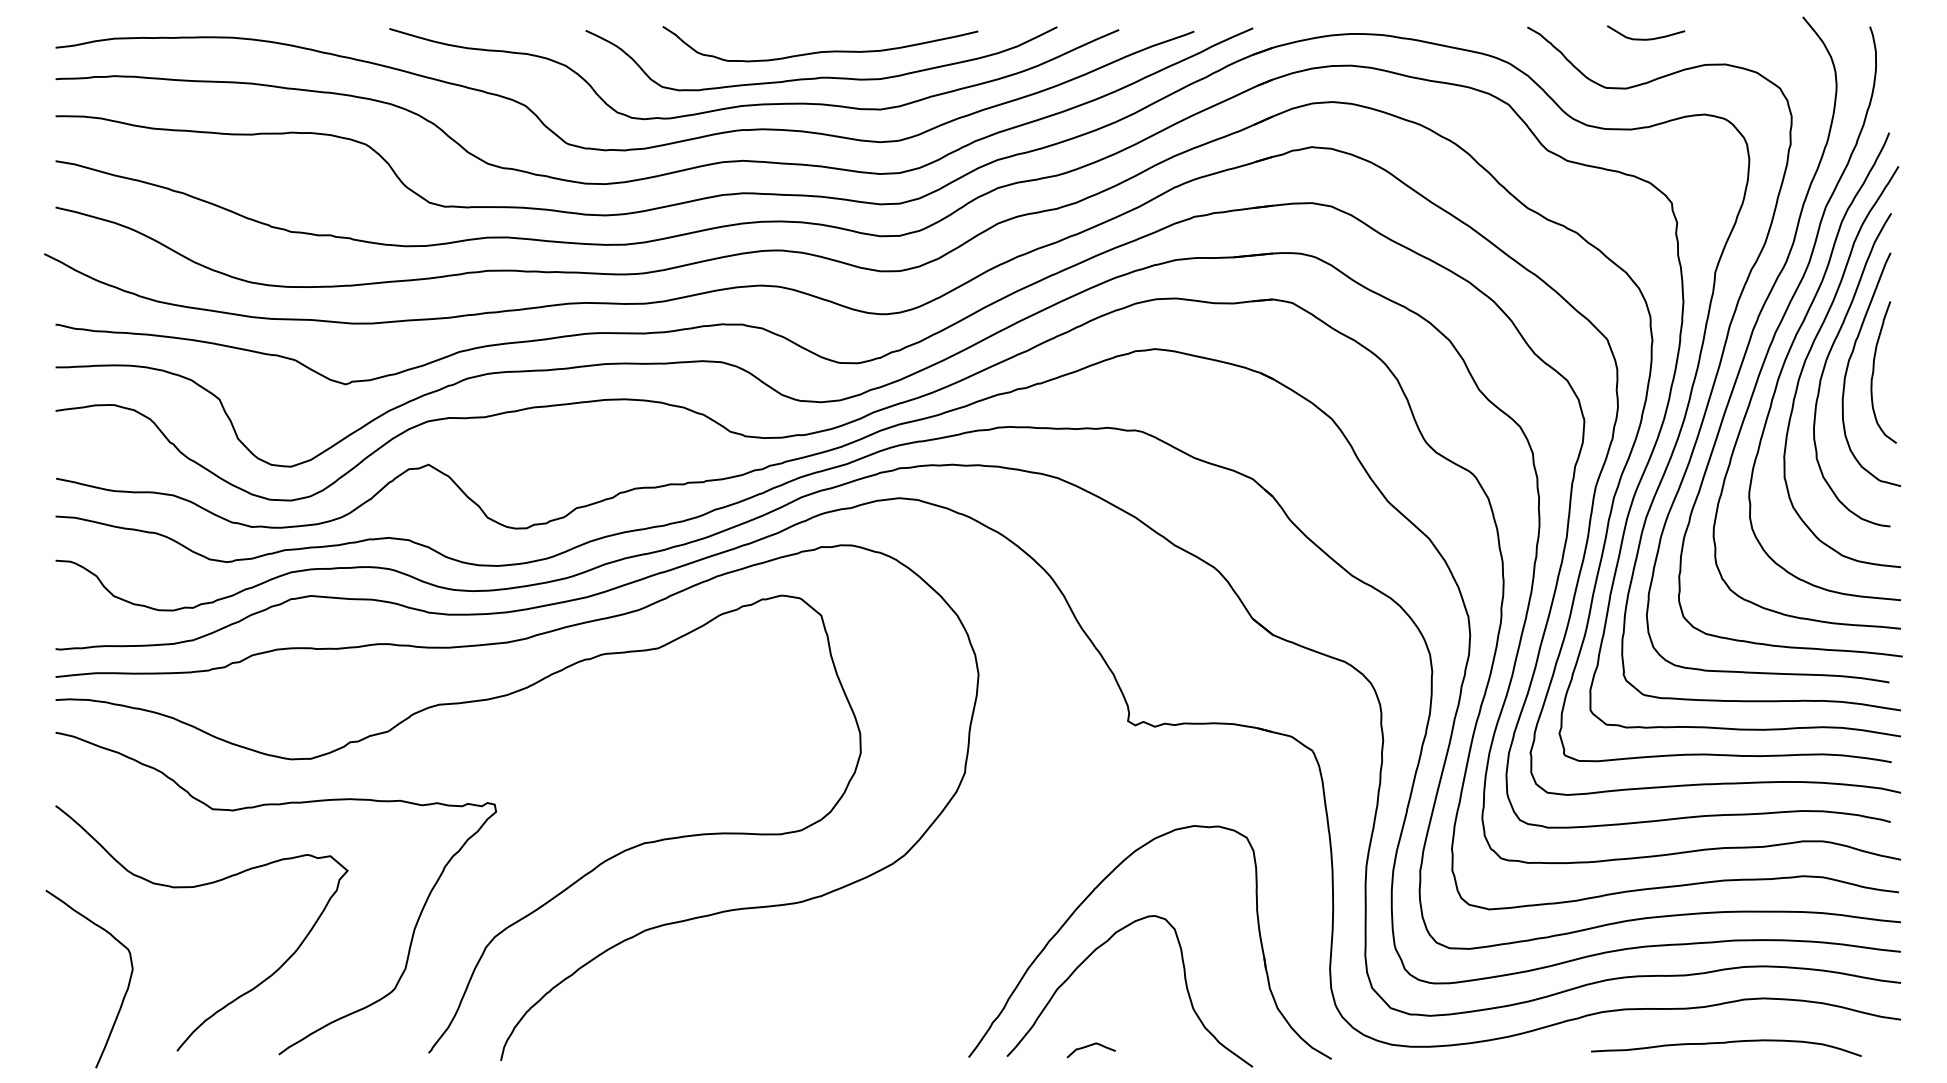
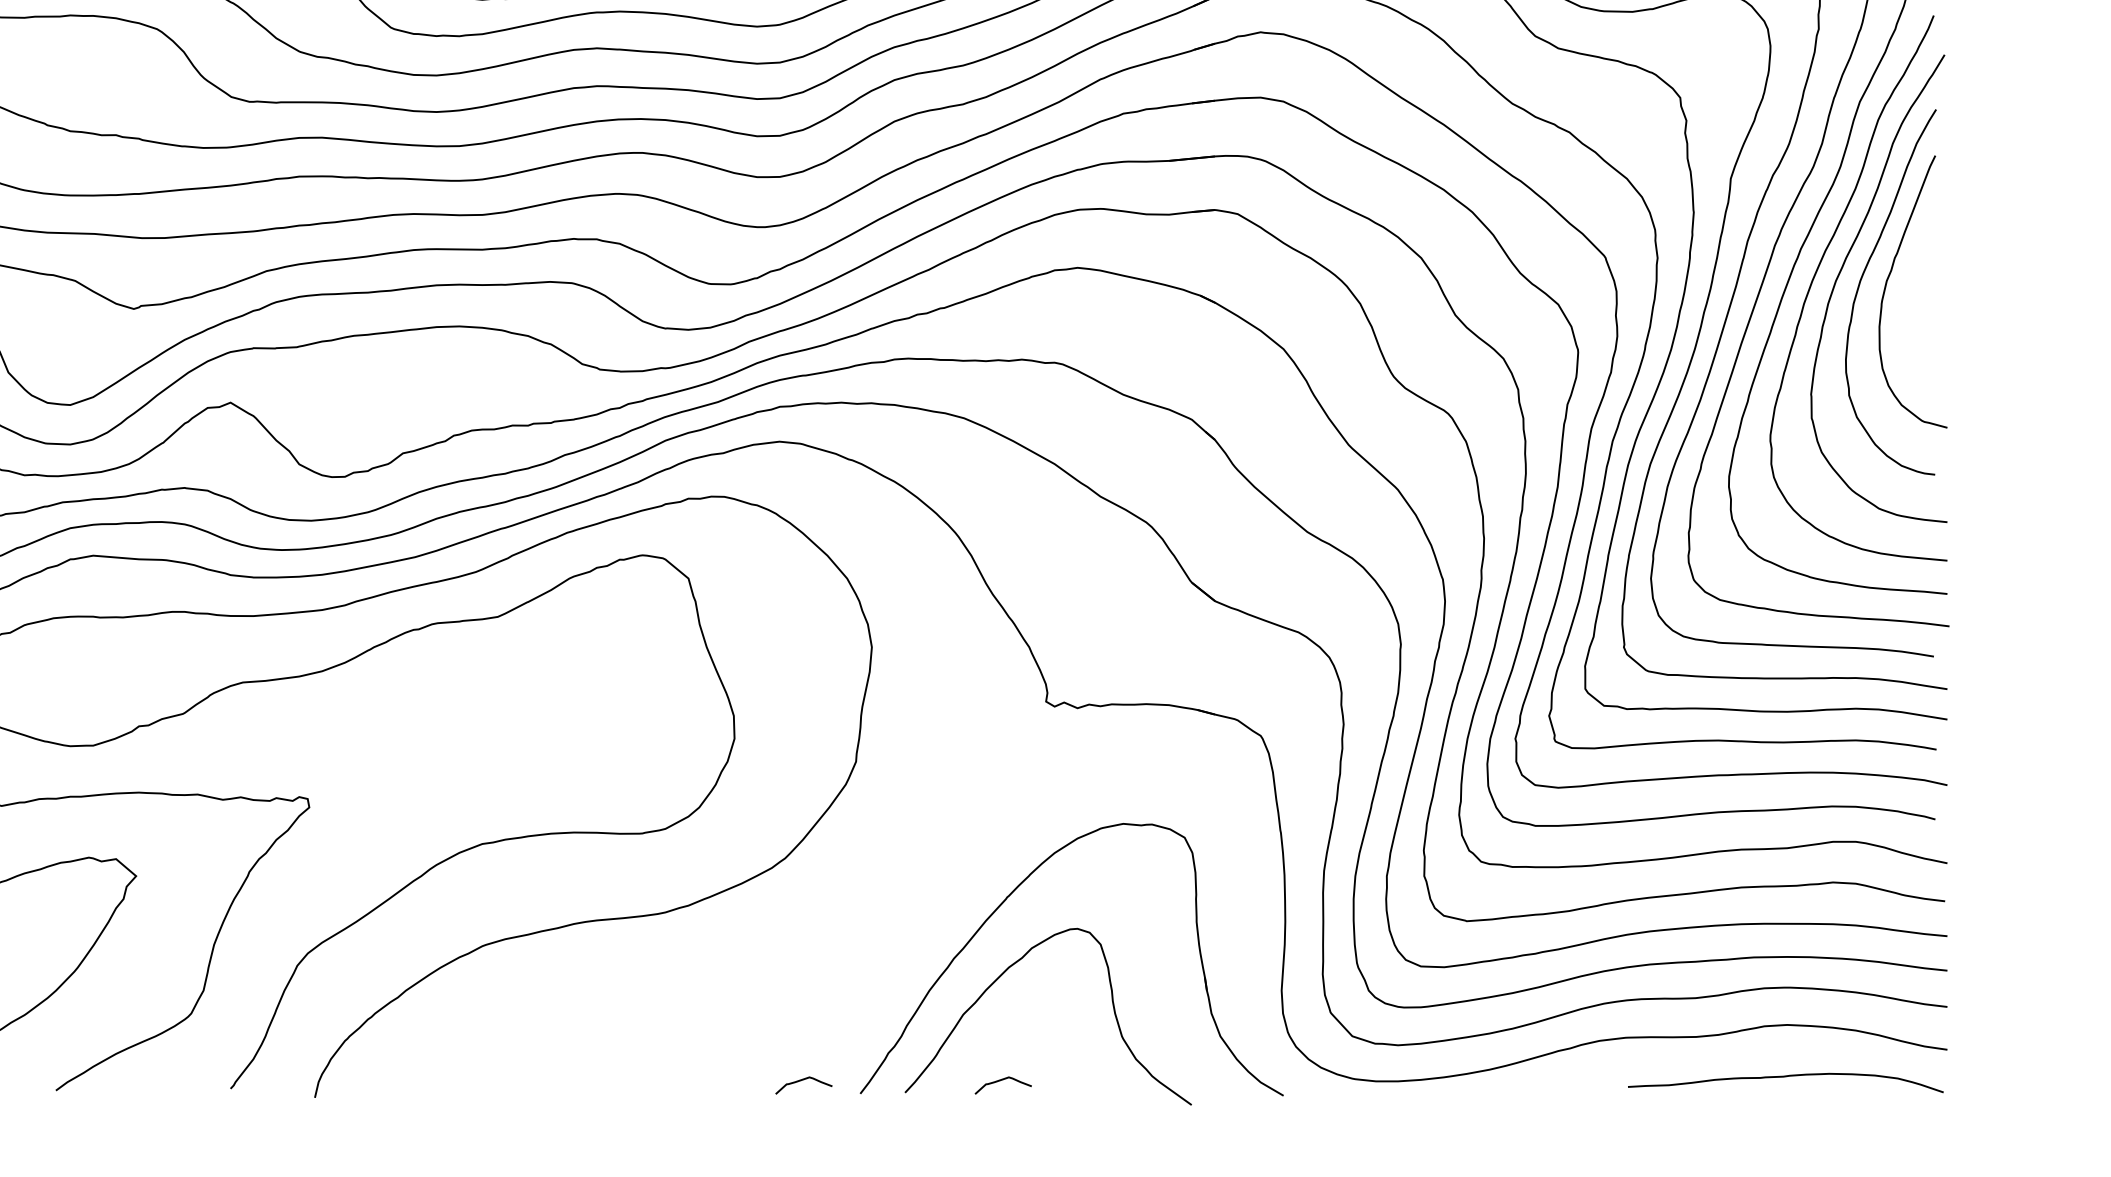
curve: (1874, 372) -> (1916, 295), removed
curve: (1726, 1043) -> (1785, 1077), moved
curve: (919, 1046) -> (802, 1081), added

